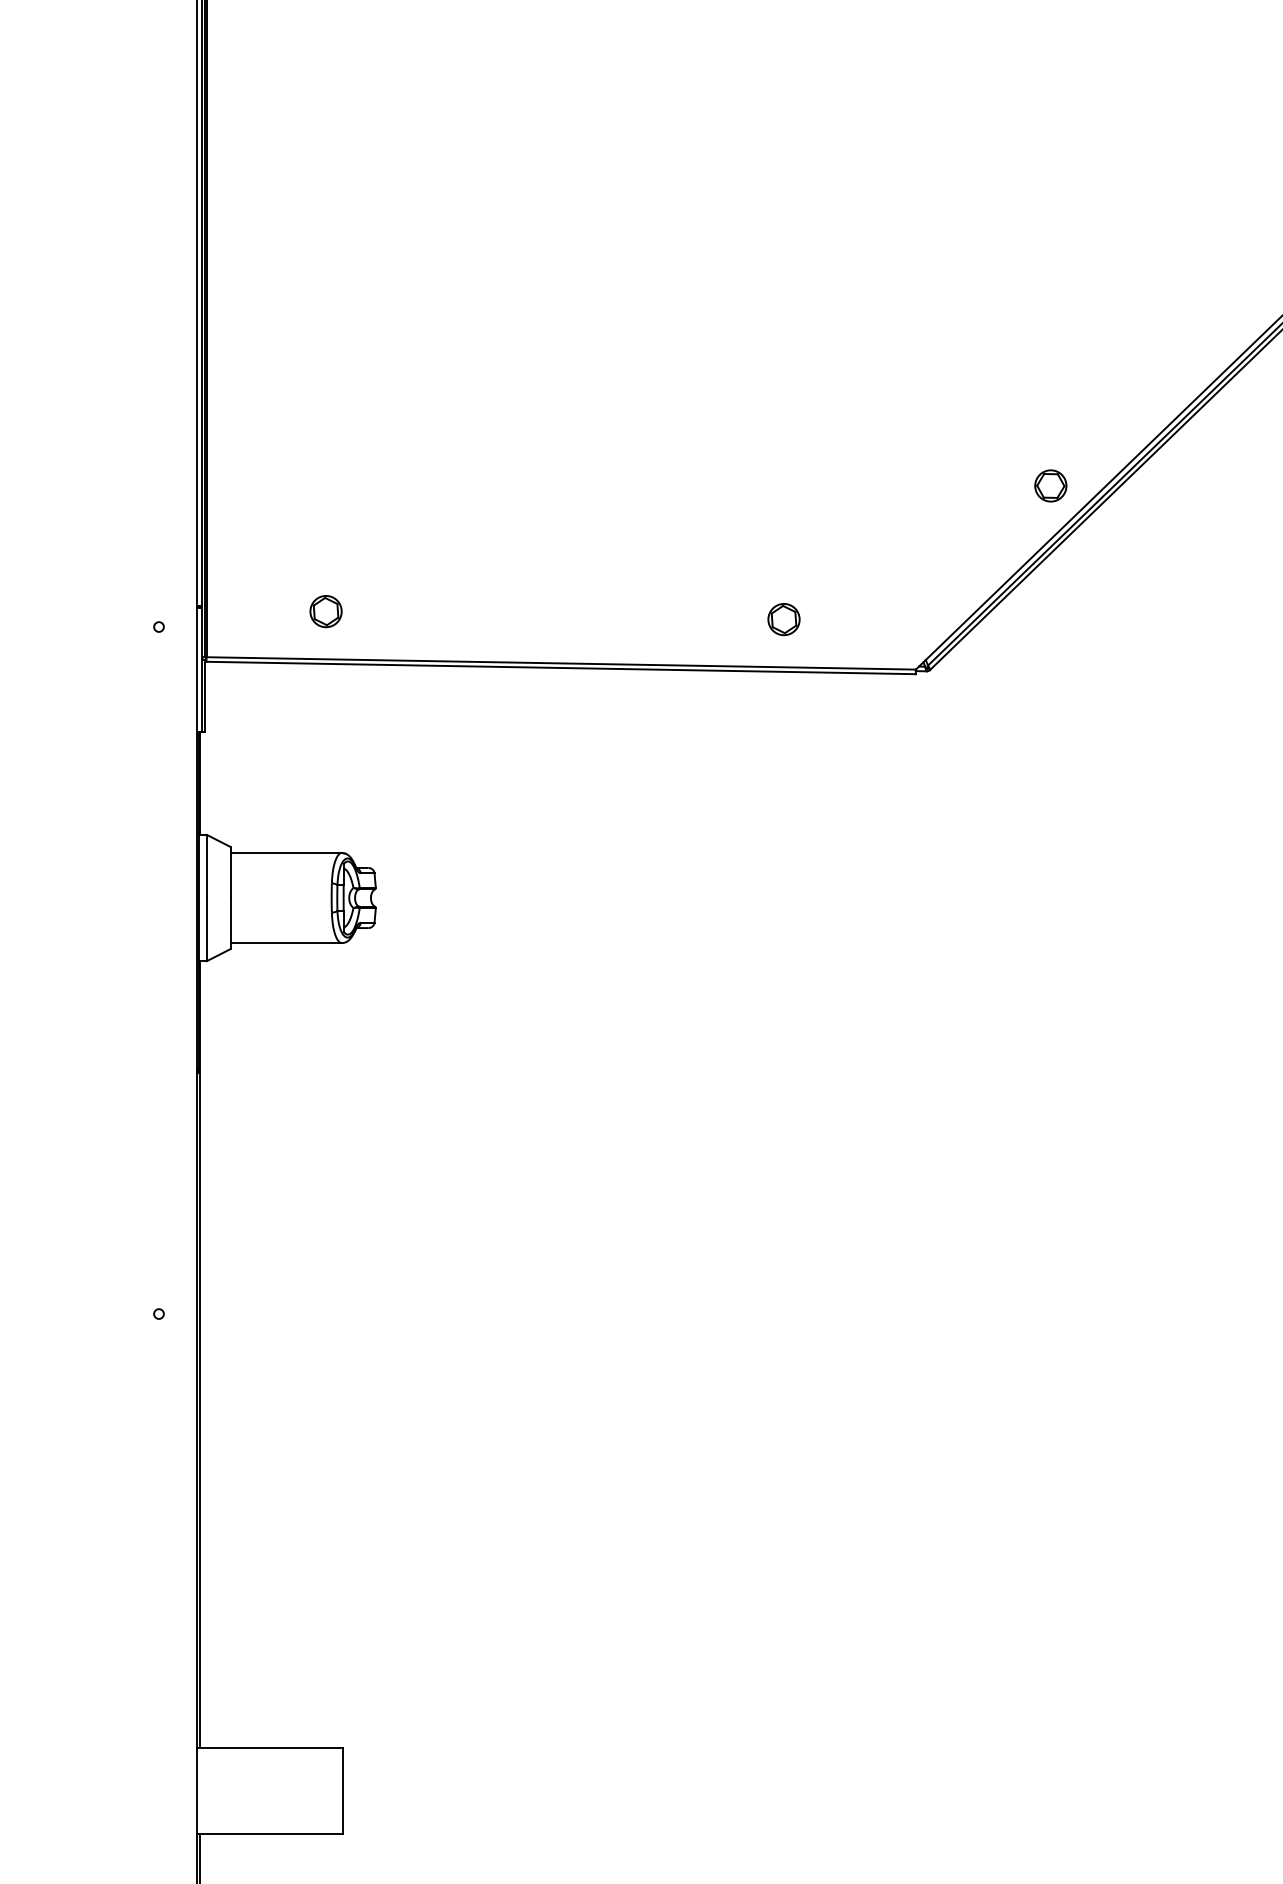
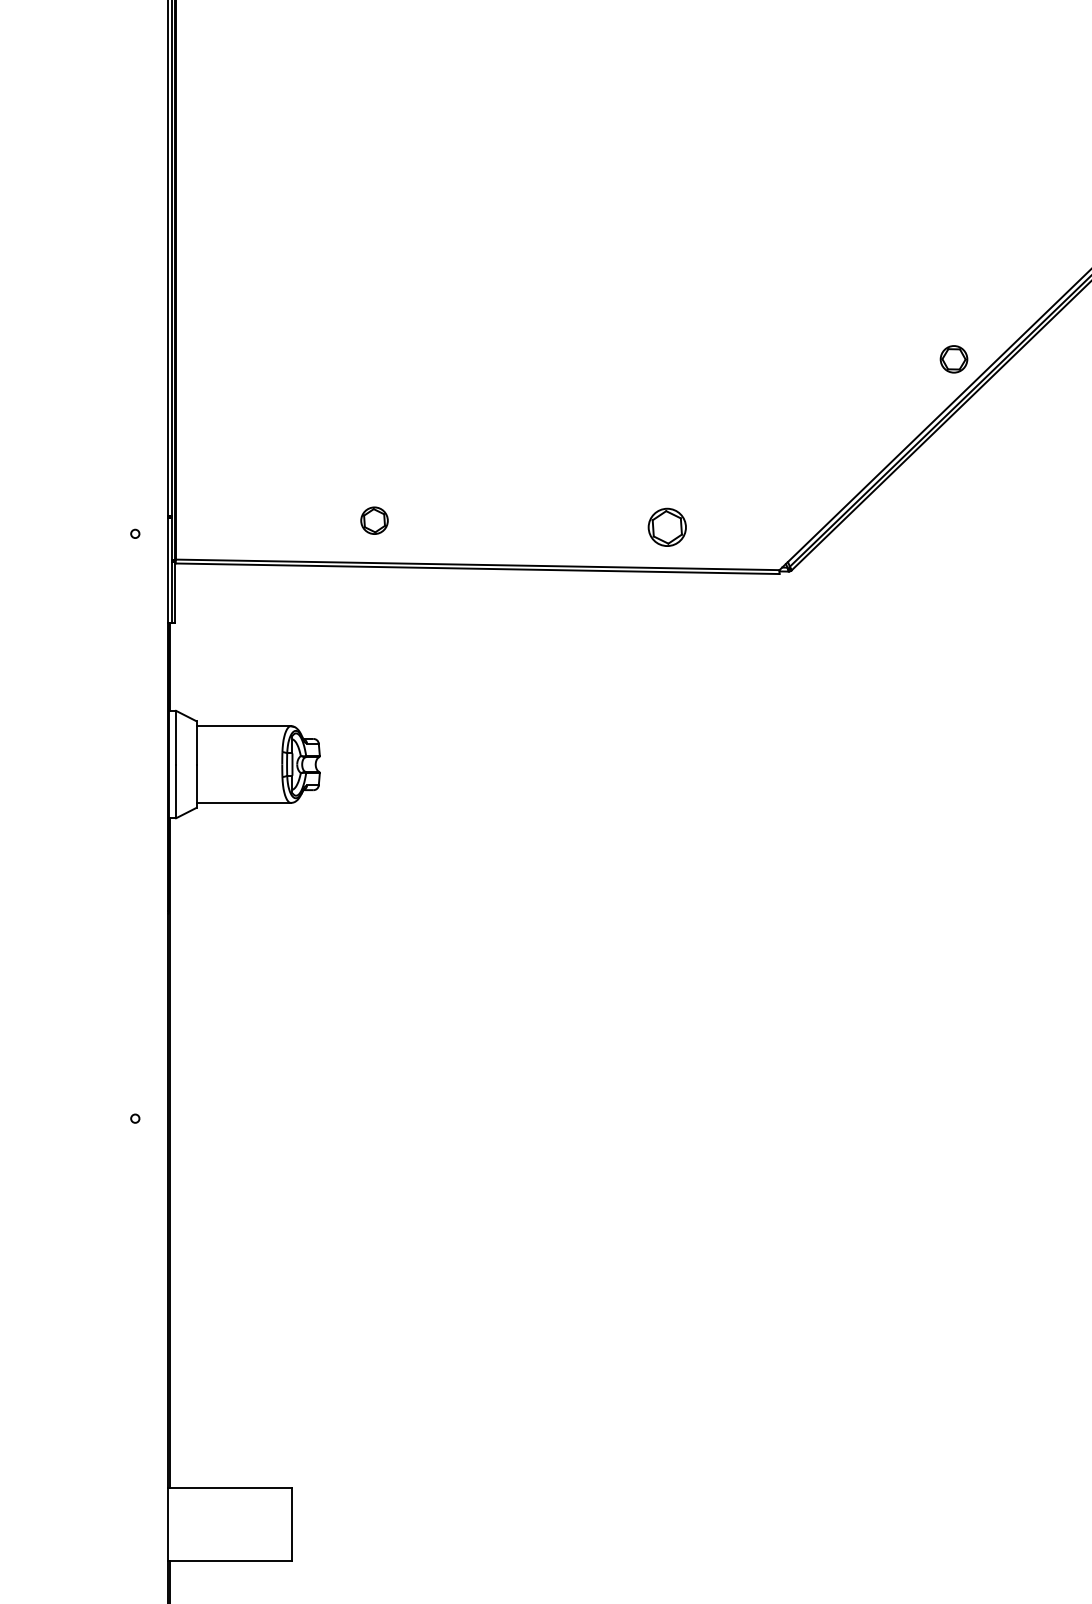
part: (1050, 485) -> (953, 358), moved
part: (325, 611) -> (374, 520), moved
part: (783, 619) -> (666, 527), size x1.4

